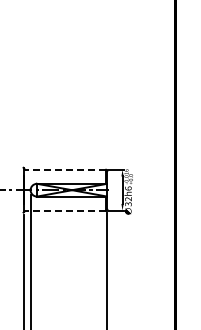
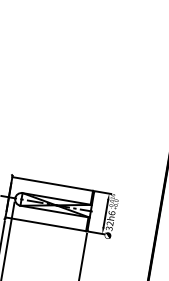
line: (65, 169) -> (53, 183), dashed -> solid
line: (65, 210) -> (46, 224), dashed -> solid

